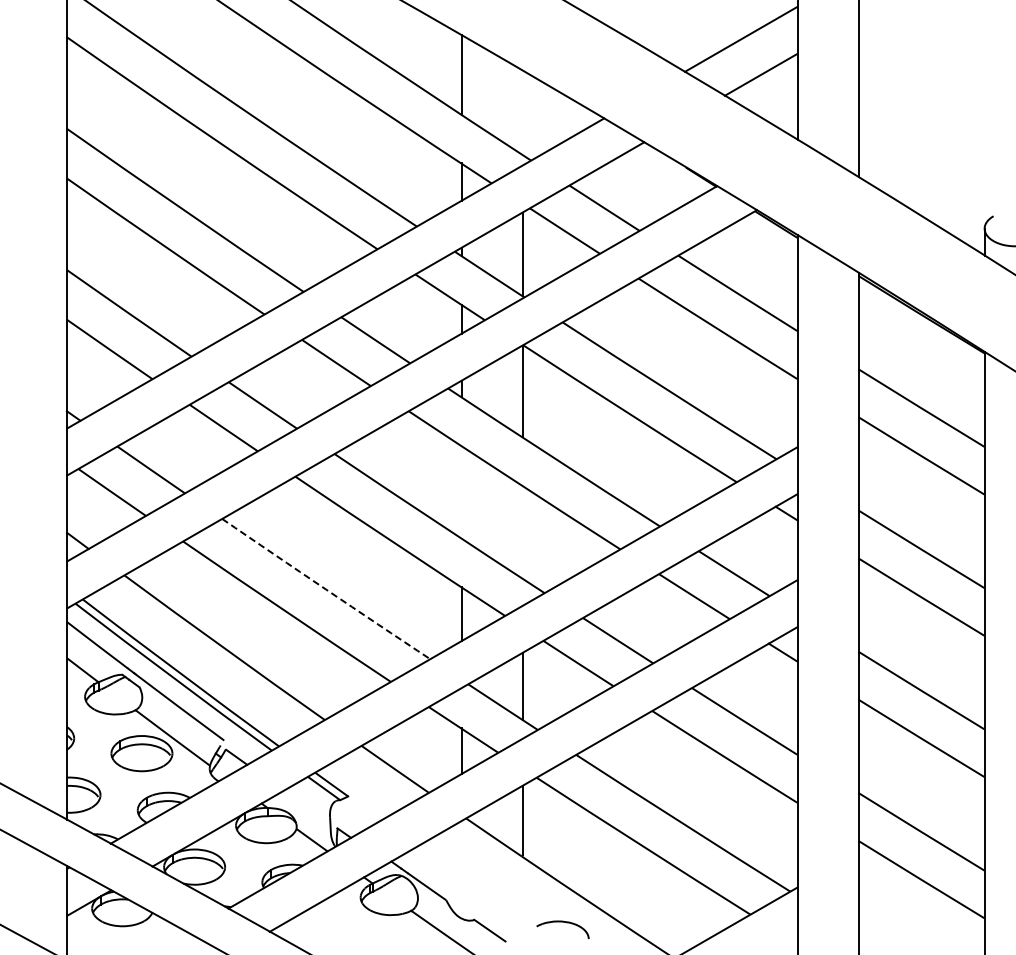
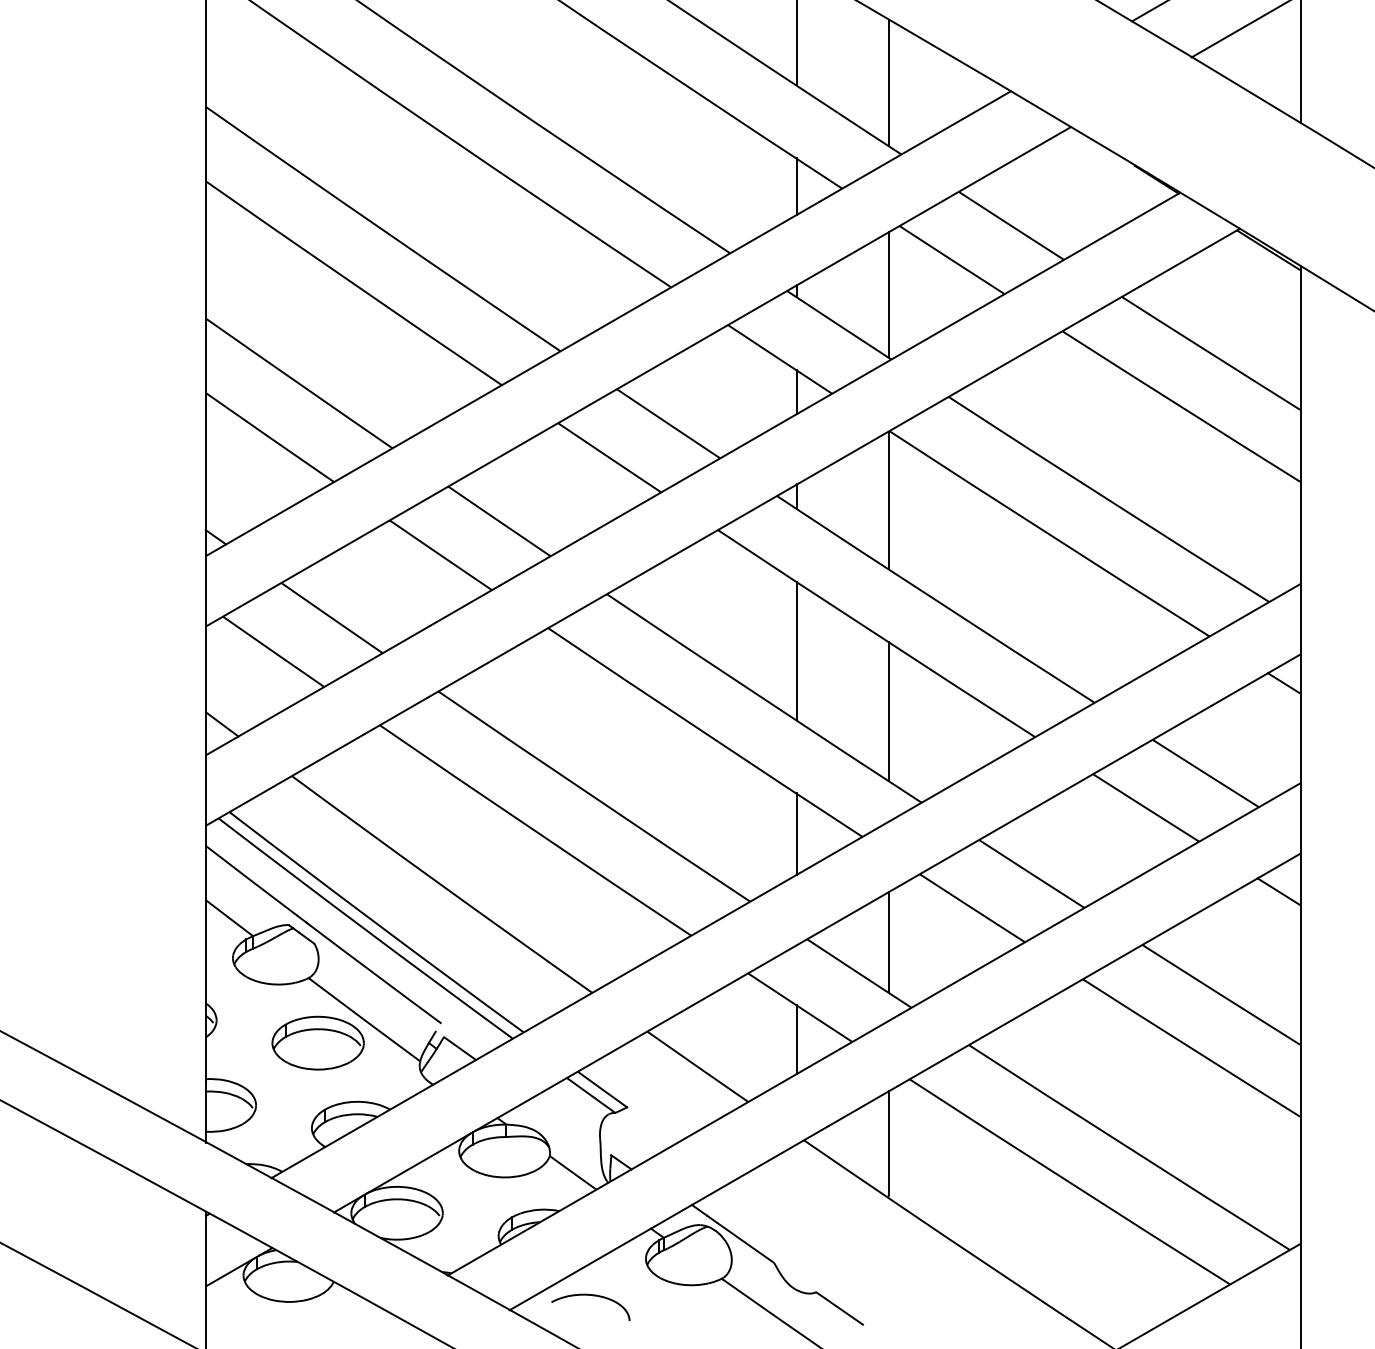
line: (522, 112) -> (888, 82), added
line: (461, 491) -> (797, 650), added
line: (522, 532) -> (888, 711), added
arc: (325, 589) -> (593, 797), dashed -> solid
part: (562, 922) -> (590, 1296), moved

